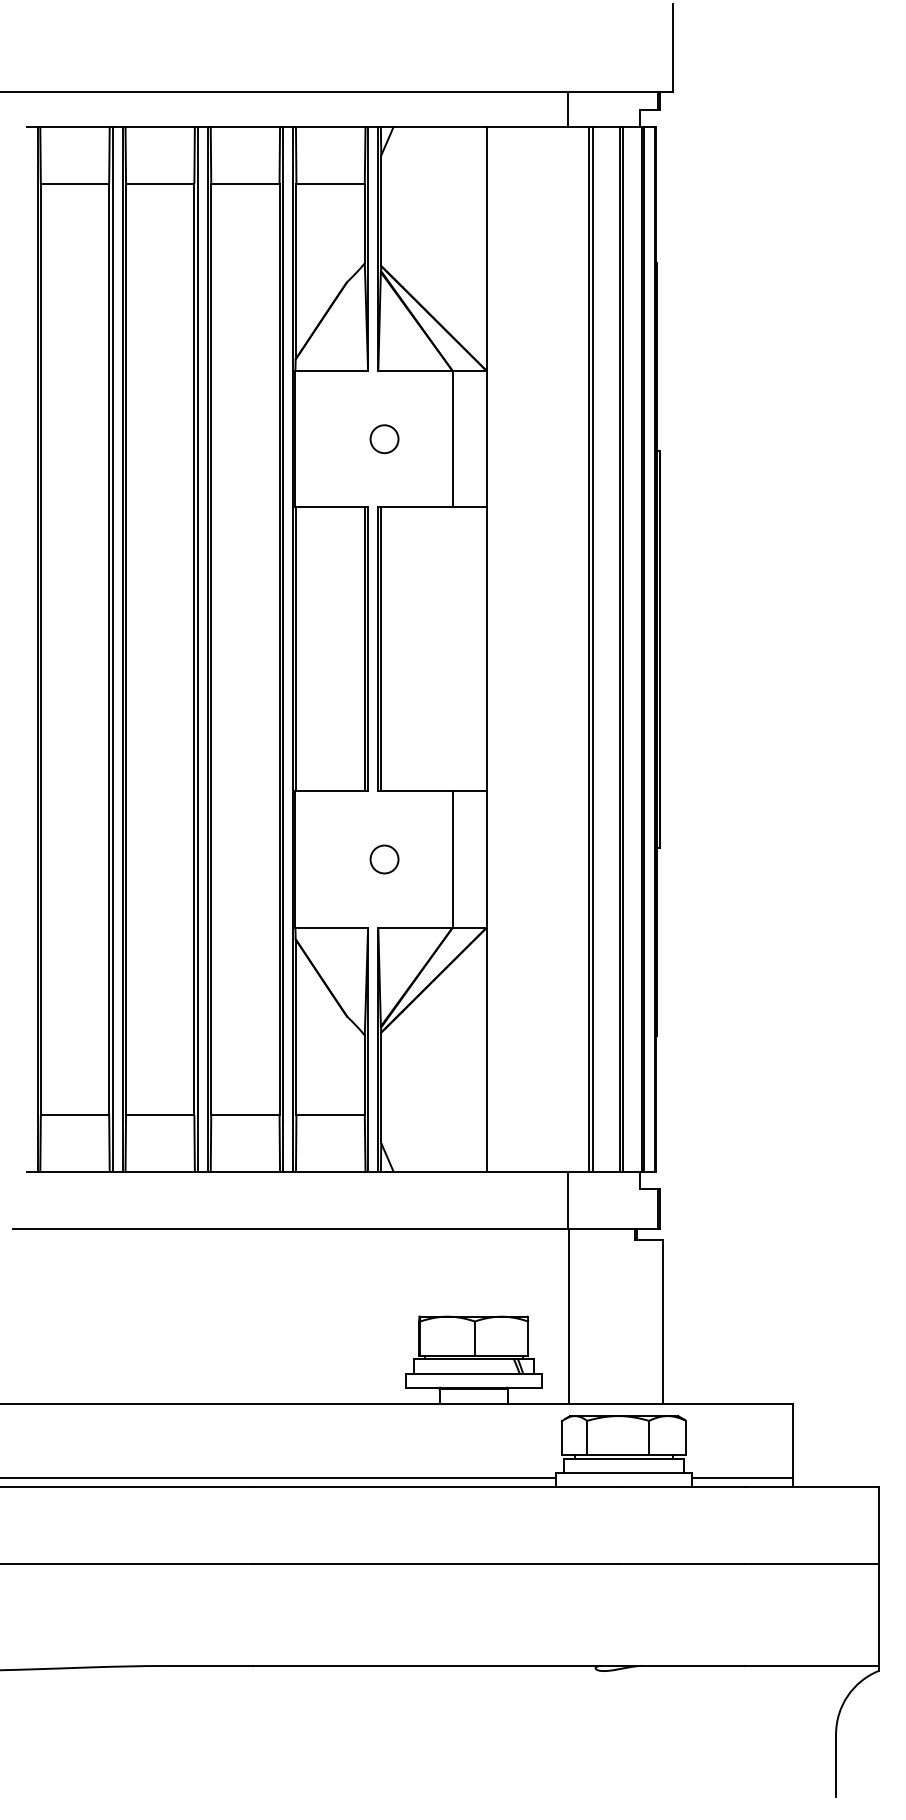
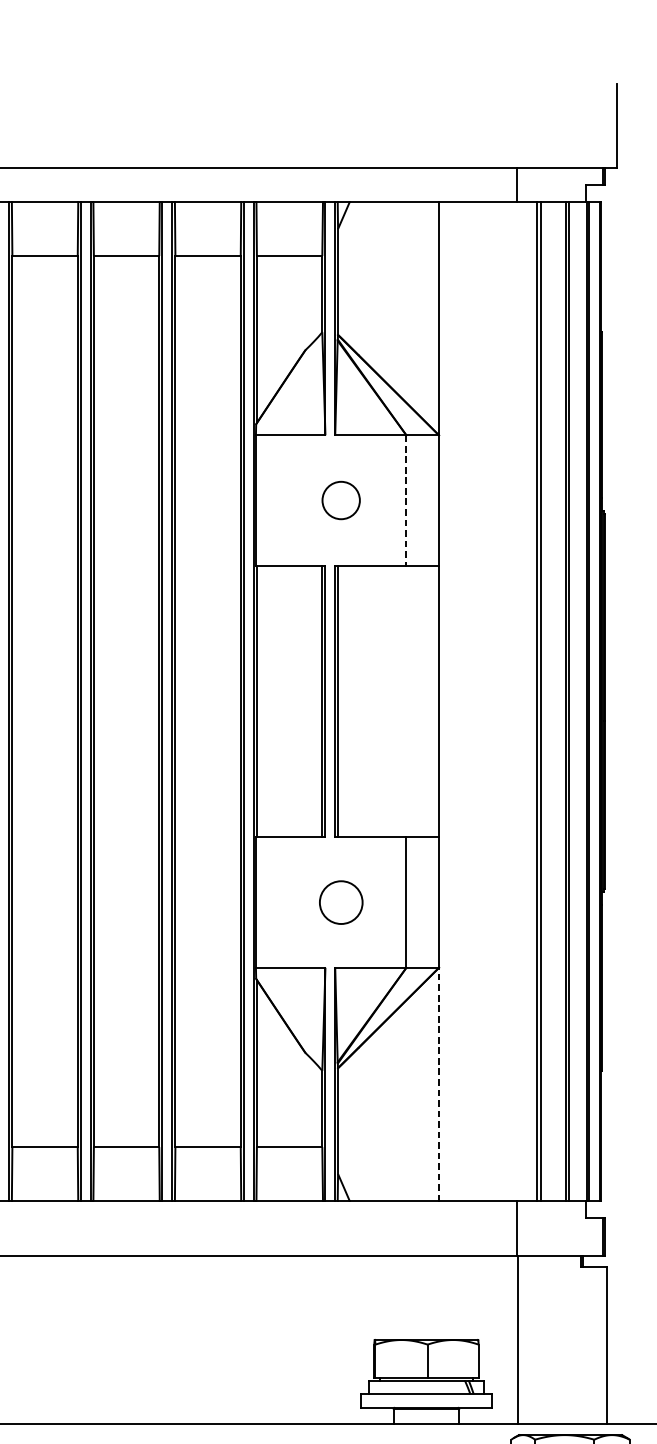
circle: (384, 439) -> (341, 500), size x1.4
line: (452, 439) -> (406, 500), solid -> dashed
circle: (384, 859) -> (341, 902), size x1.6
line: (486, 1049) -> (438, 1084), solid -> dashed

